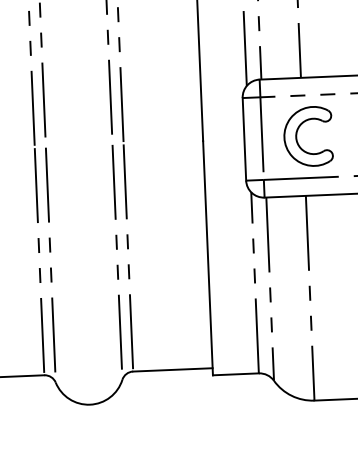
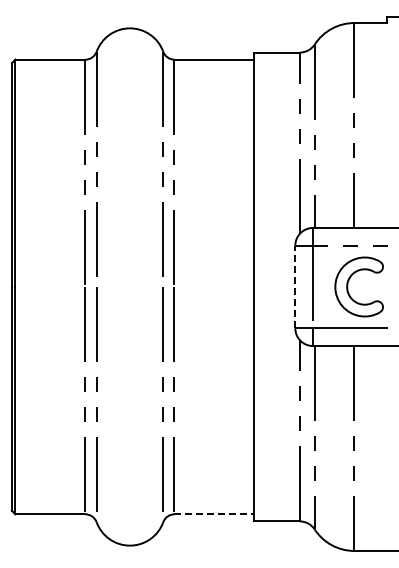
line: (244, 138) -> (295, 286), solid -> dashed
line: (173, 370) -> (214, 514), solid -> dashed

